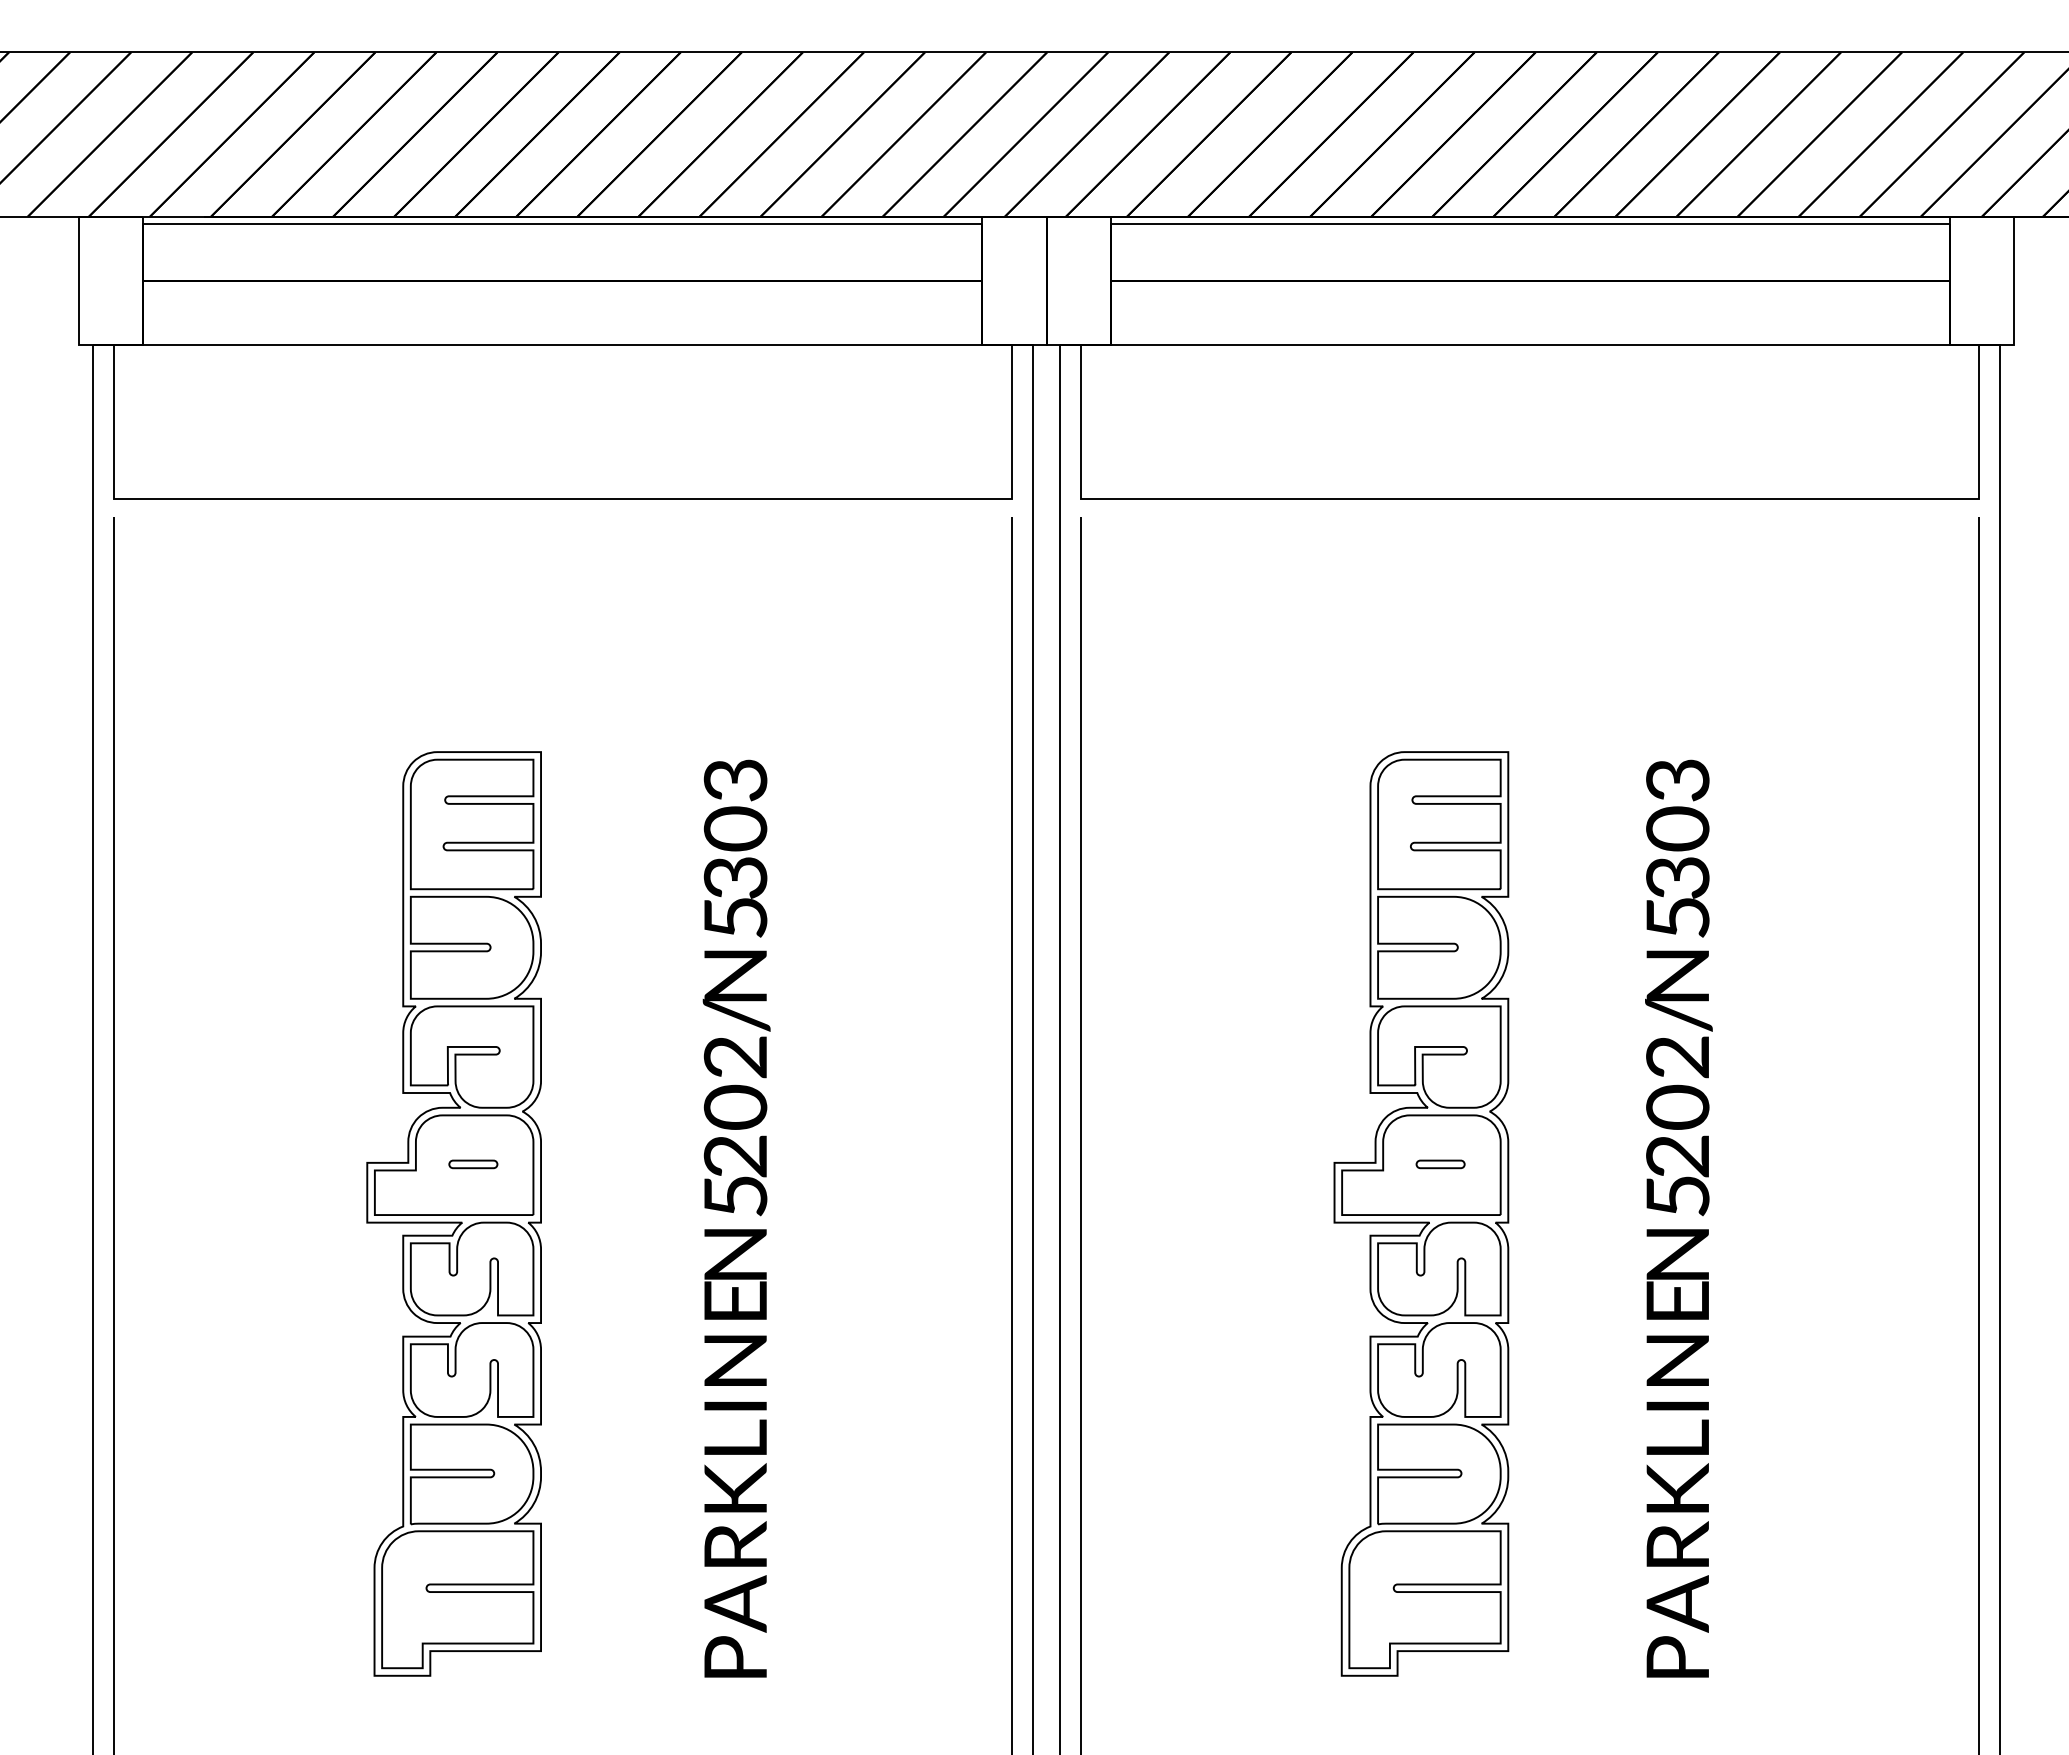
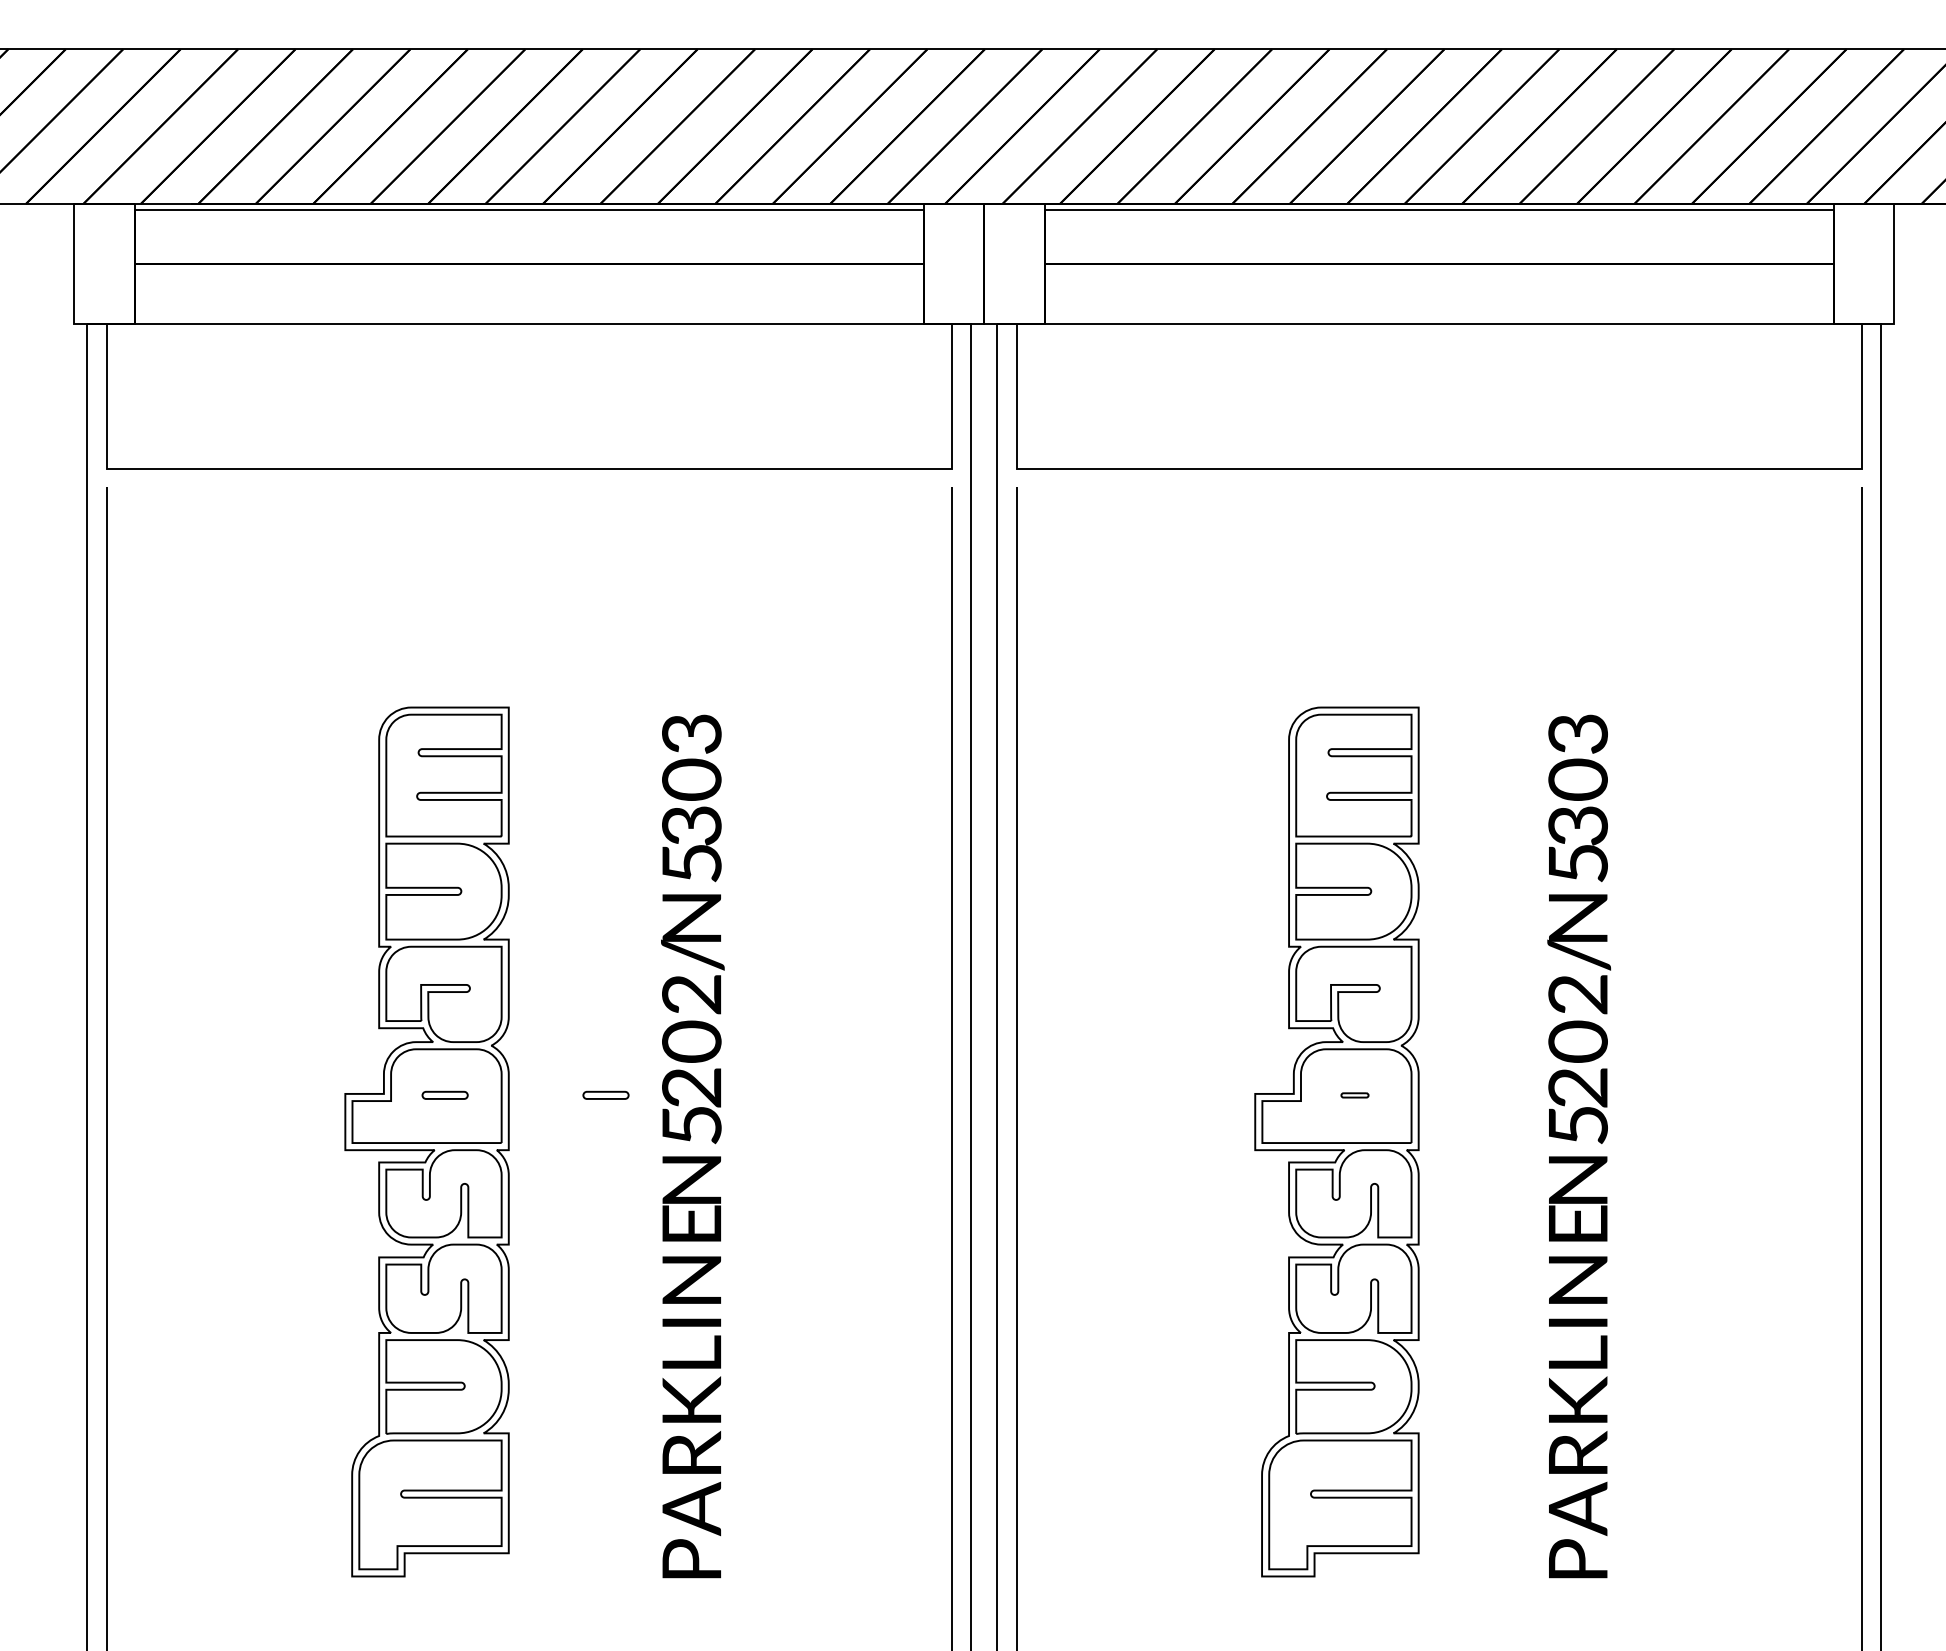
part: (644, 1164) -> (606, 1095), added
part: (1440, 1164) -> (1354, 1095), size x0.6

